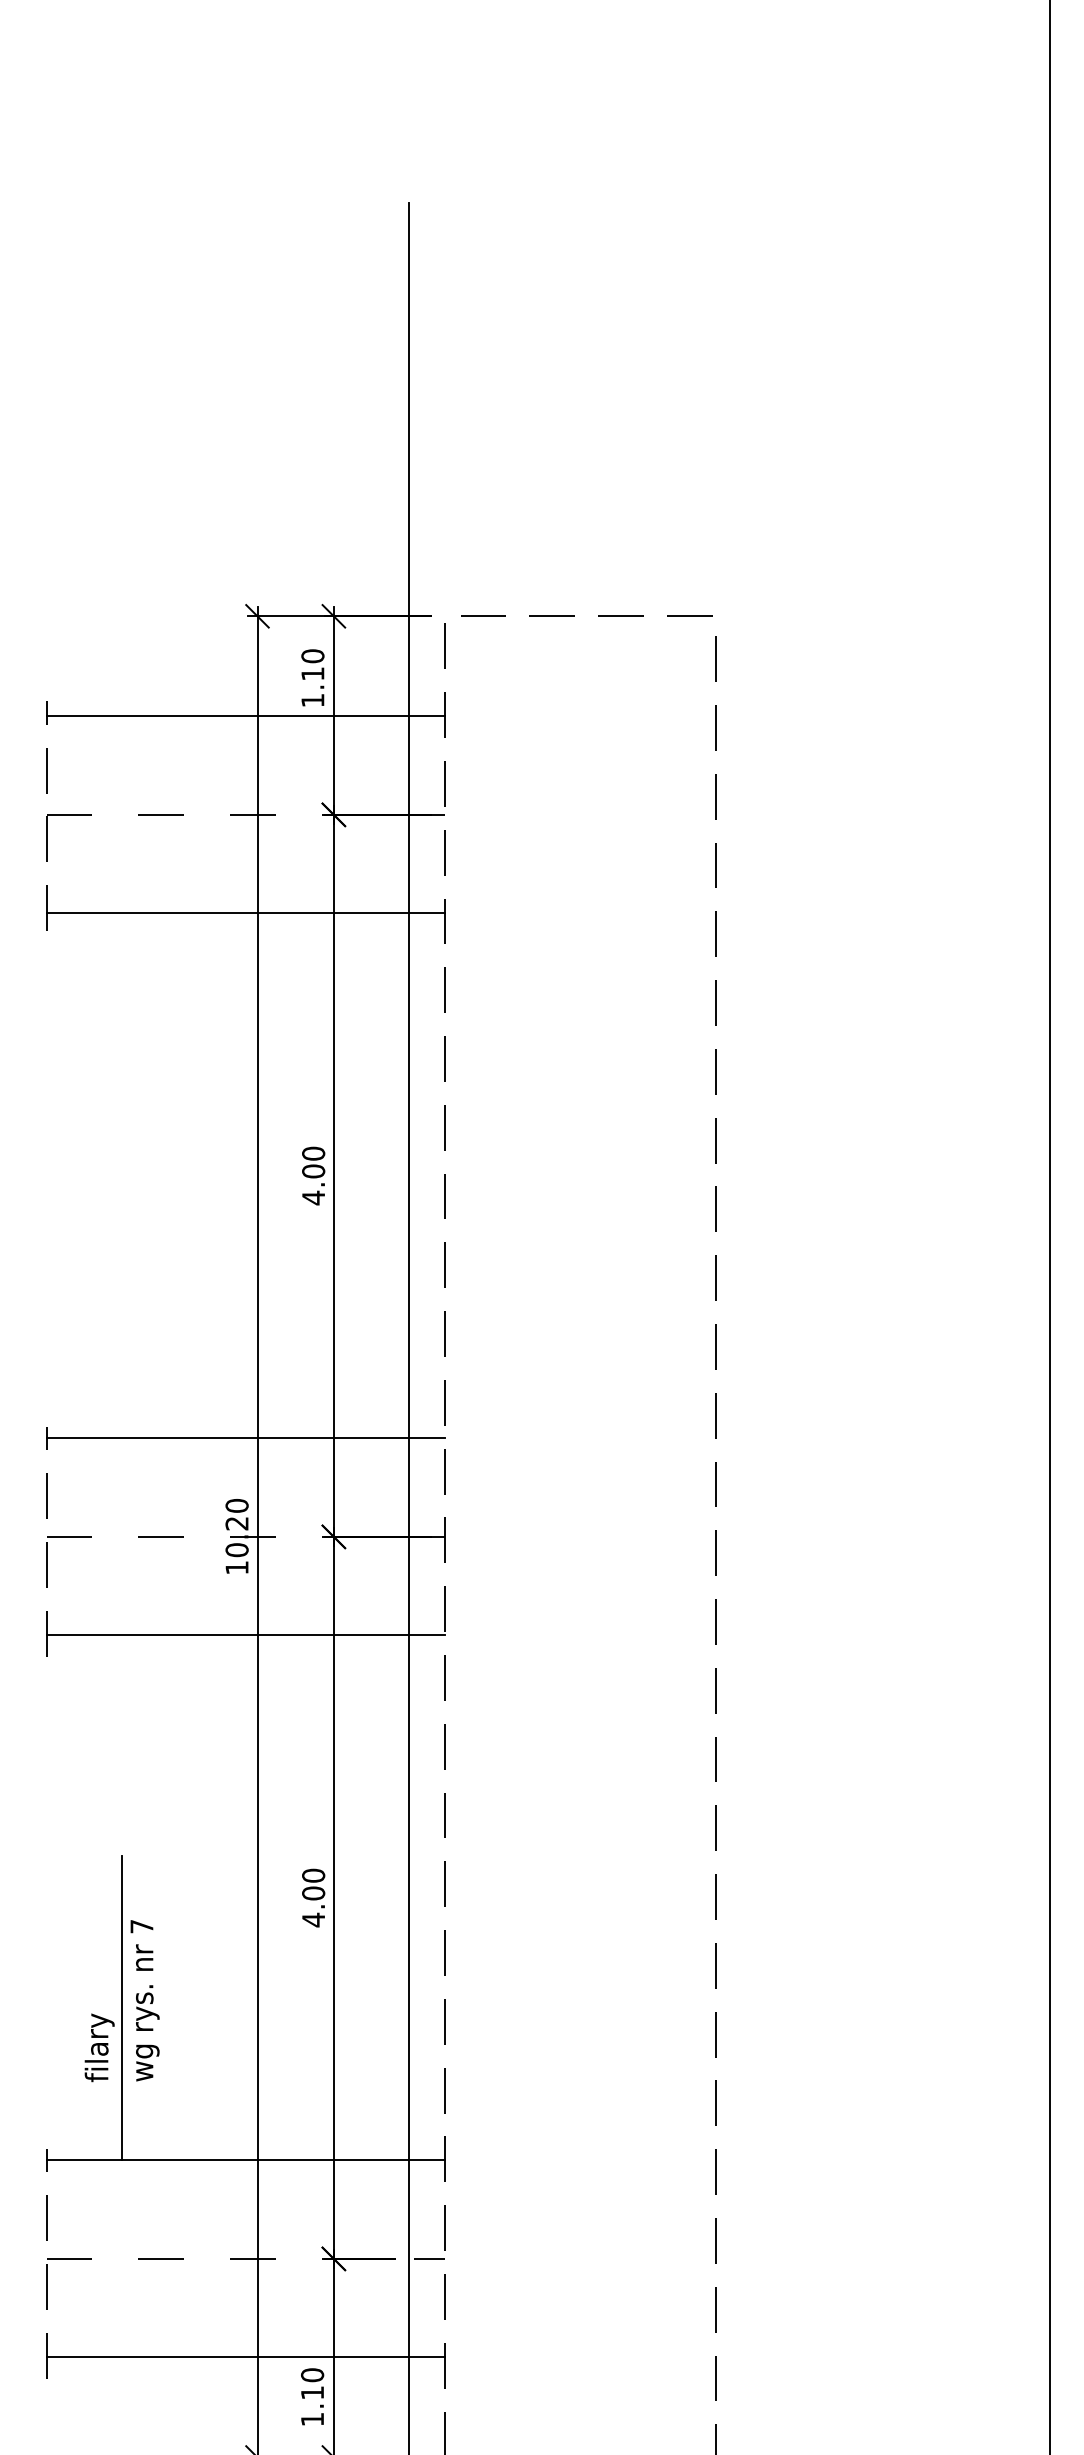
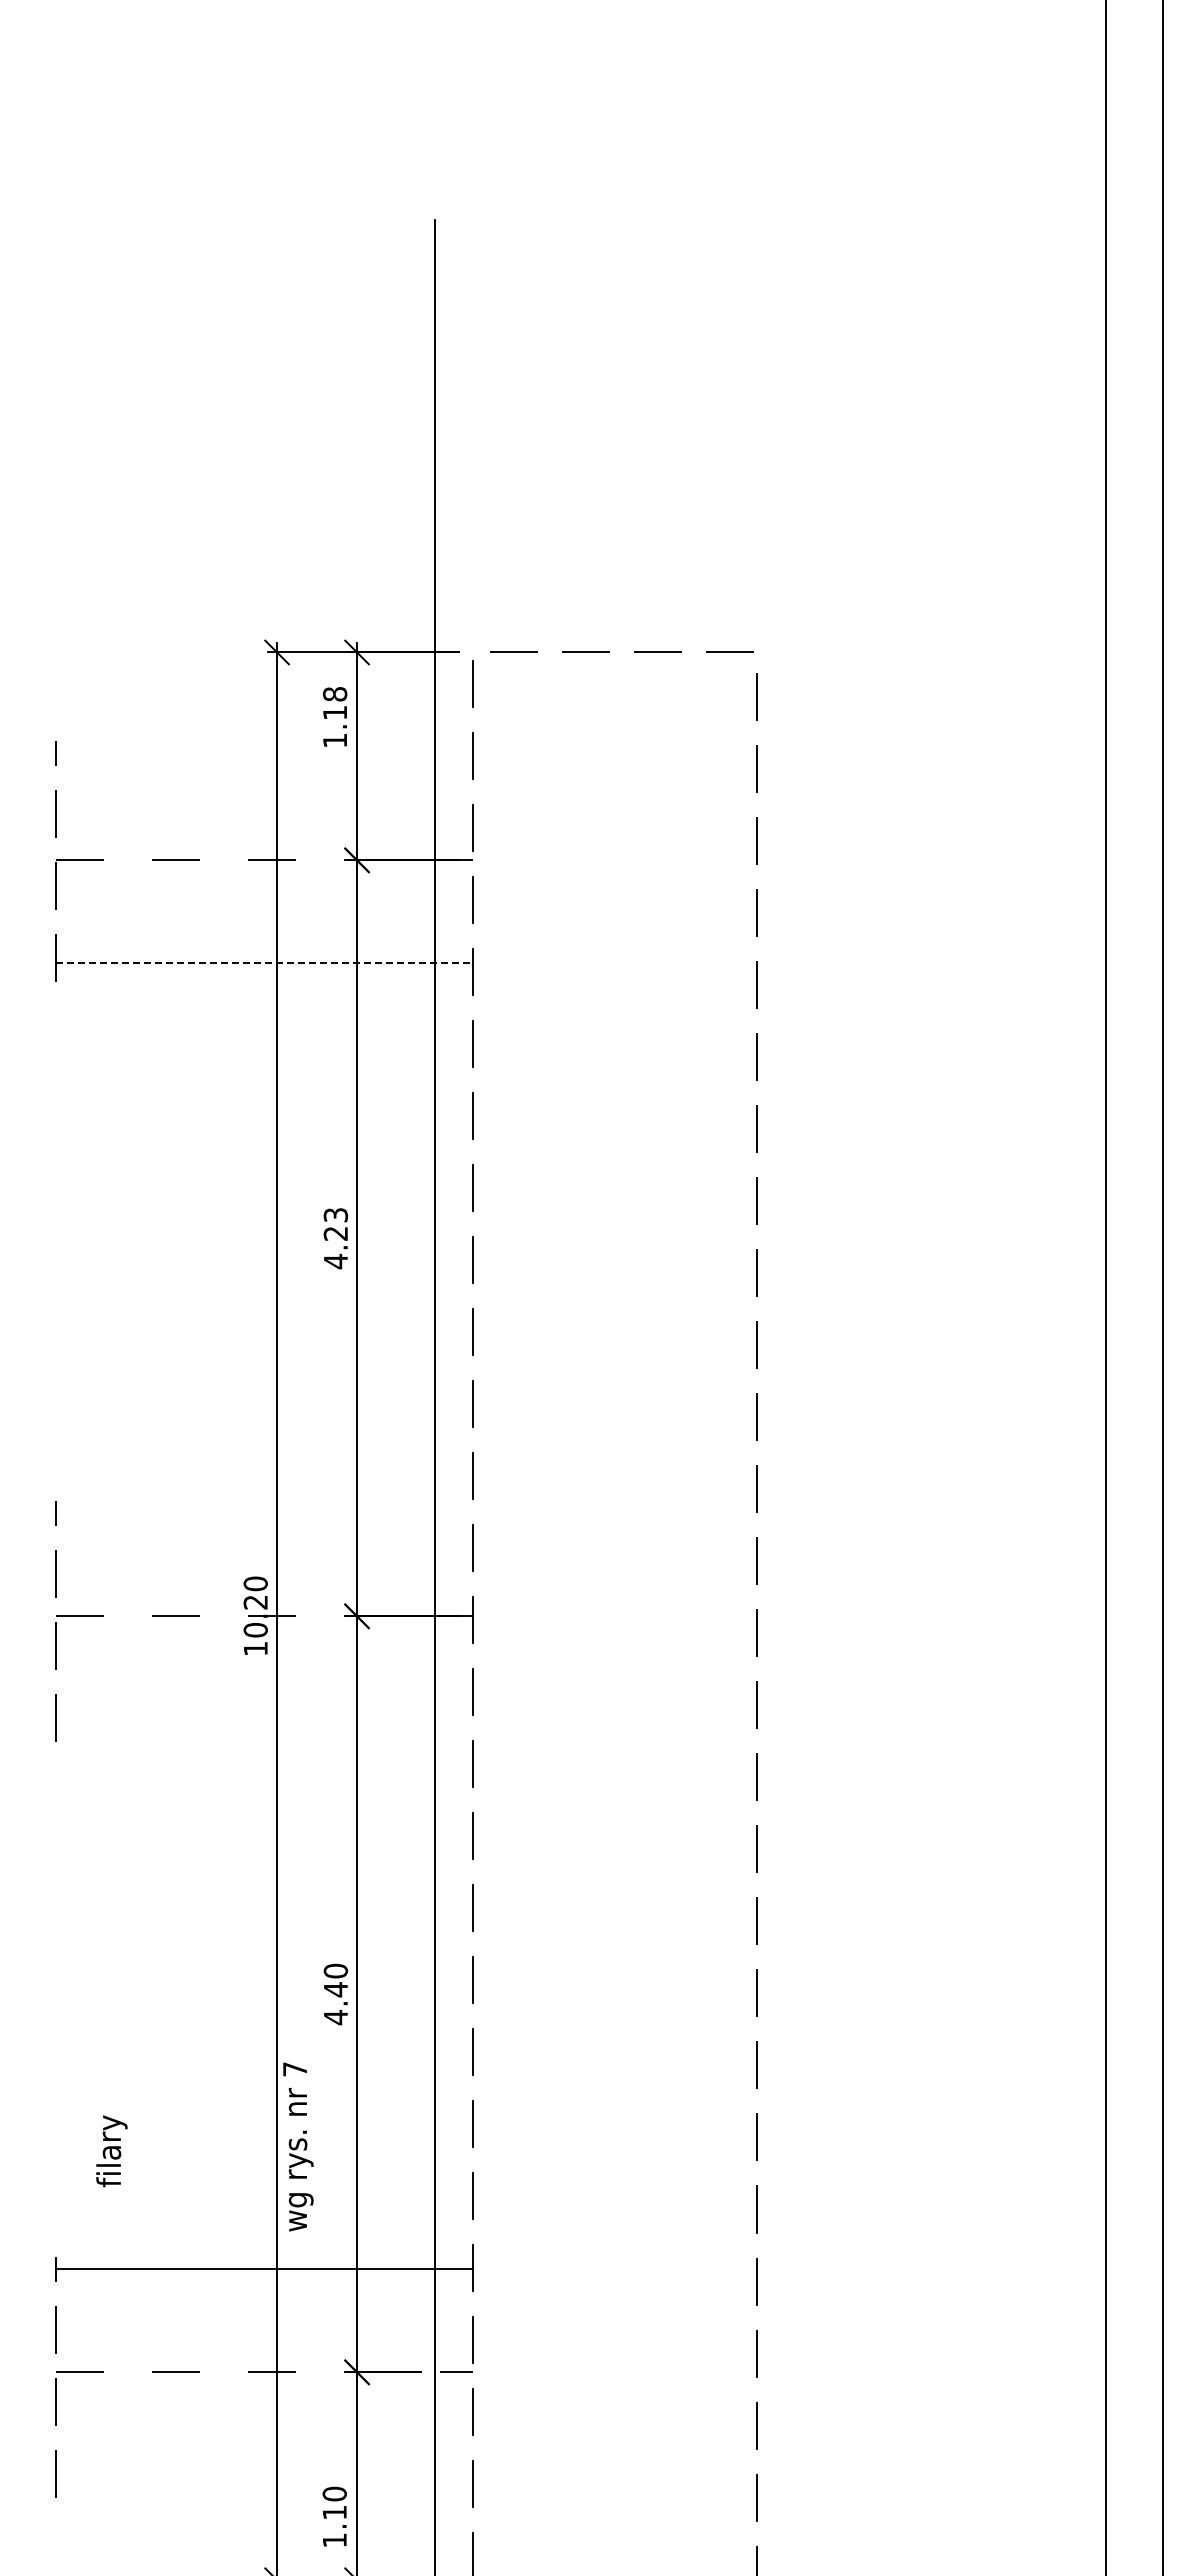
text: (313, 656) -> (335, 694), 1.10 -> 1.18
line: (245, 716) -> (264, 757), removed
line: (246, 913) -> (265, 963), solid -> dashed
text: (313, 1161) -> (335, 1223), 4.00 -> 4.23
line: (245, 1438) -> (264, 1513), removed
line: (245, 1635) -> (264, 1719), removed
text: (313, 1893) -> (335, 1989), 4.00 -> 4.40
text: (145, 2000) -> (298, 2146), moved
line: (122, 2007) -> (135, 2109), removed
line: (245, 2357) -> (264, 2475), removed

